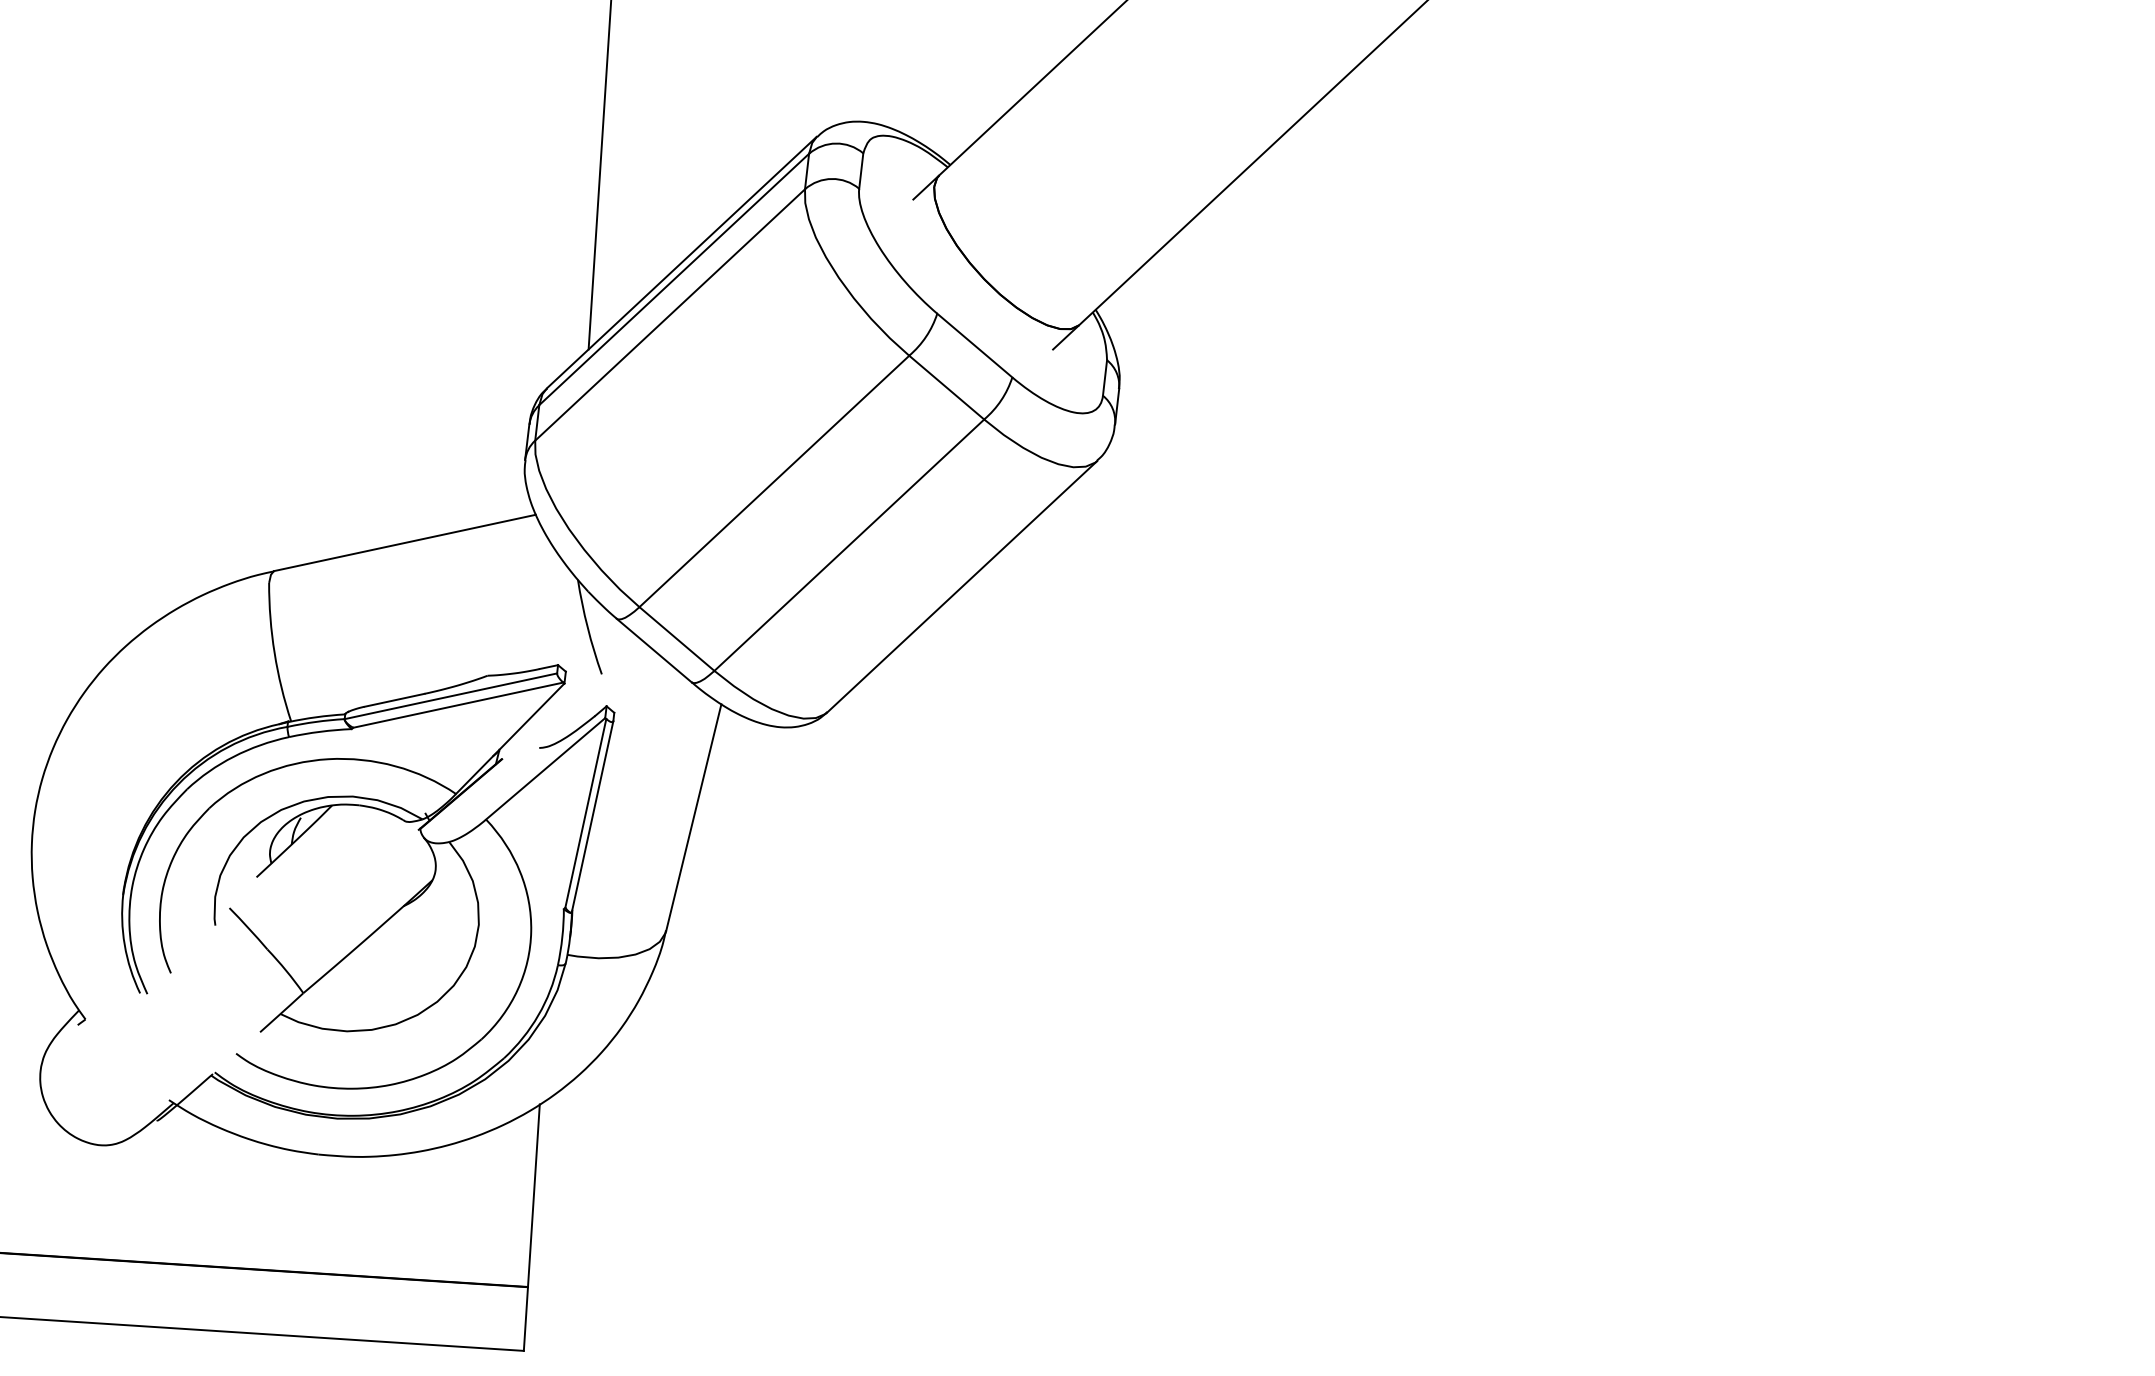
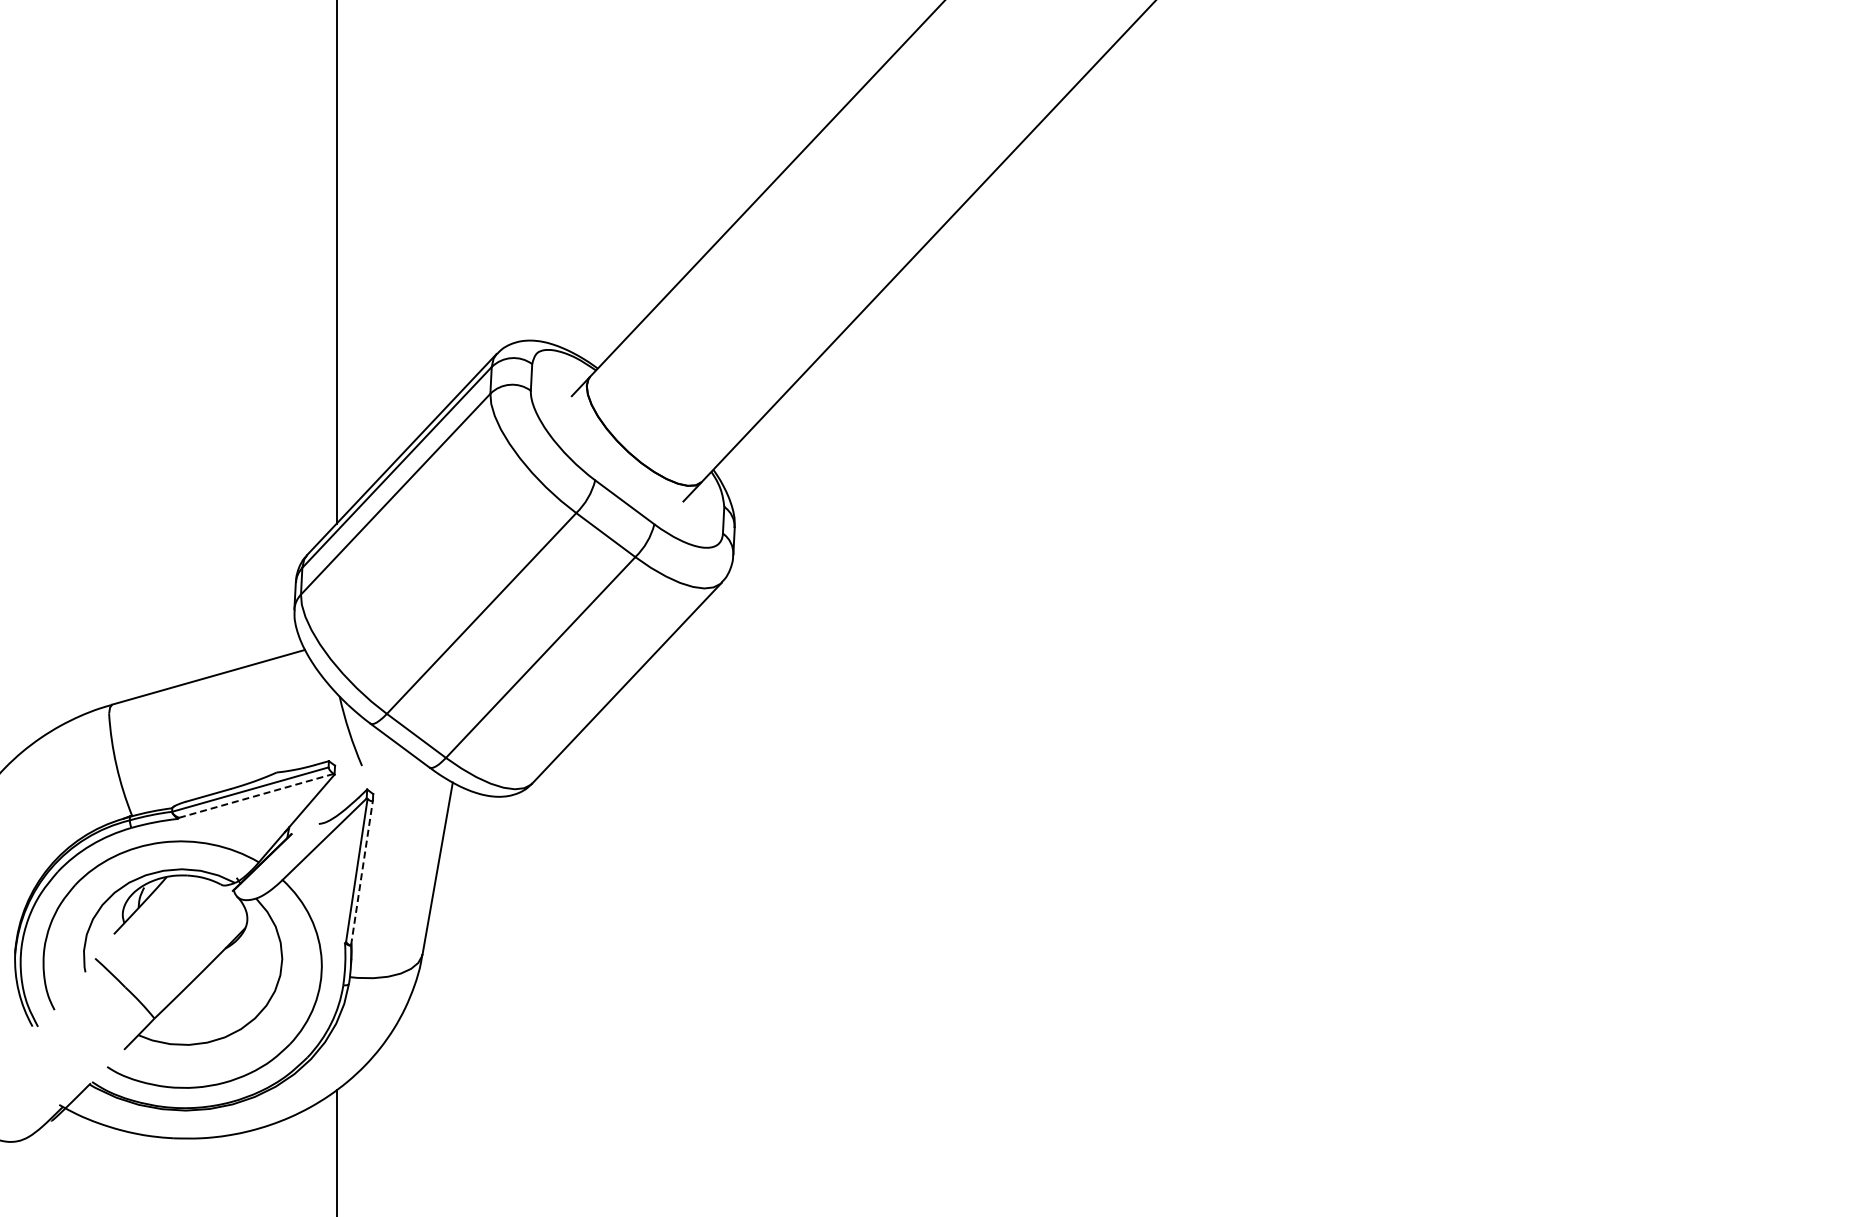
line: (458, 704) -> (256, 795), solid -> dashed
line: (593, 816) -> (362, 872), solid -> dashed

